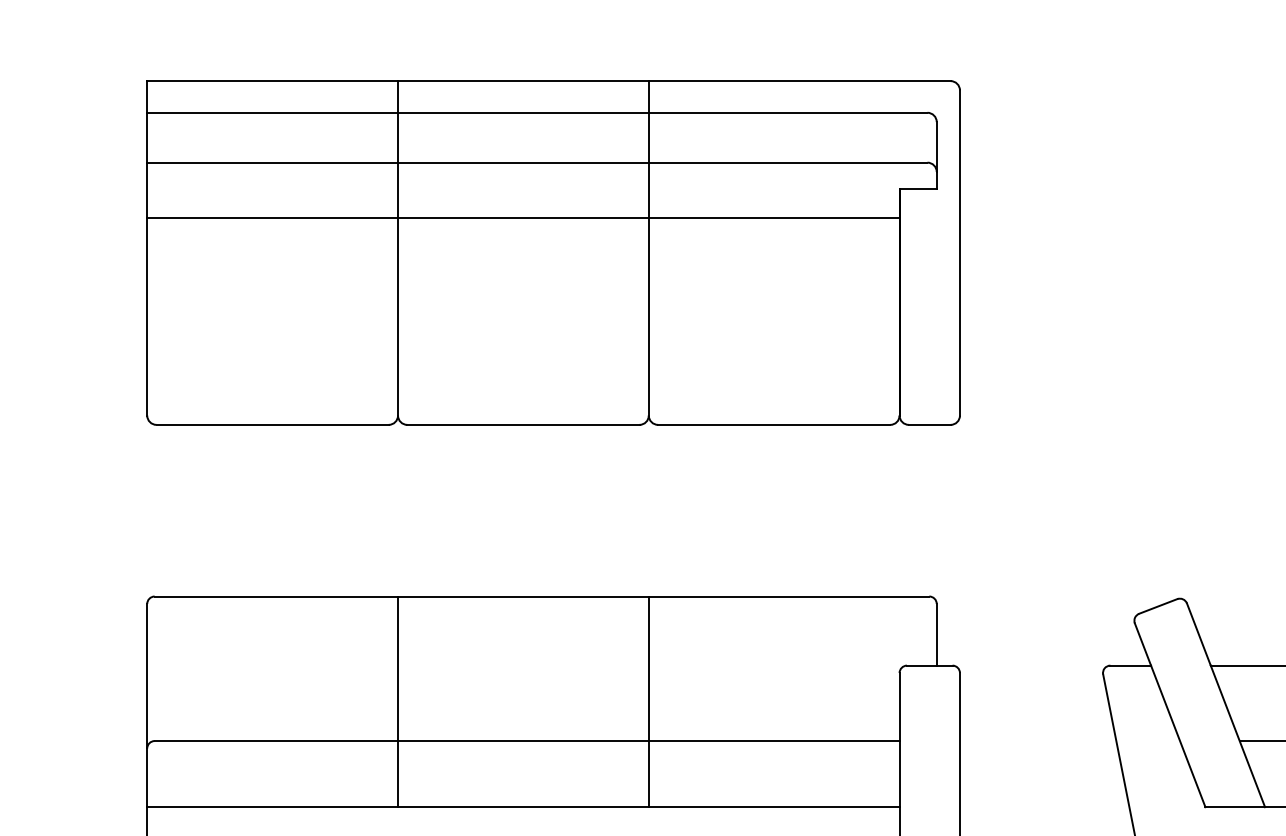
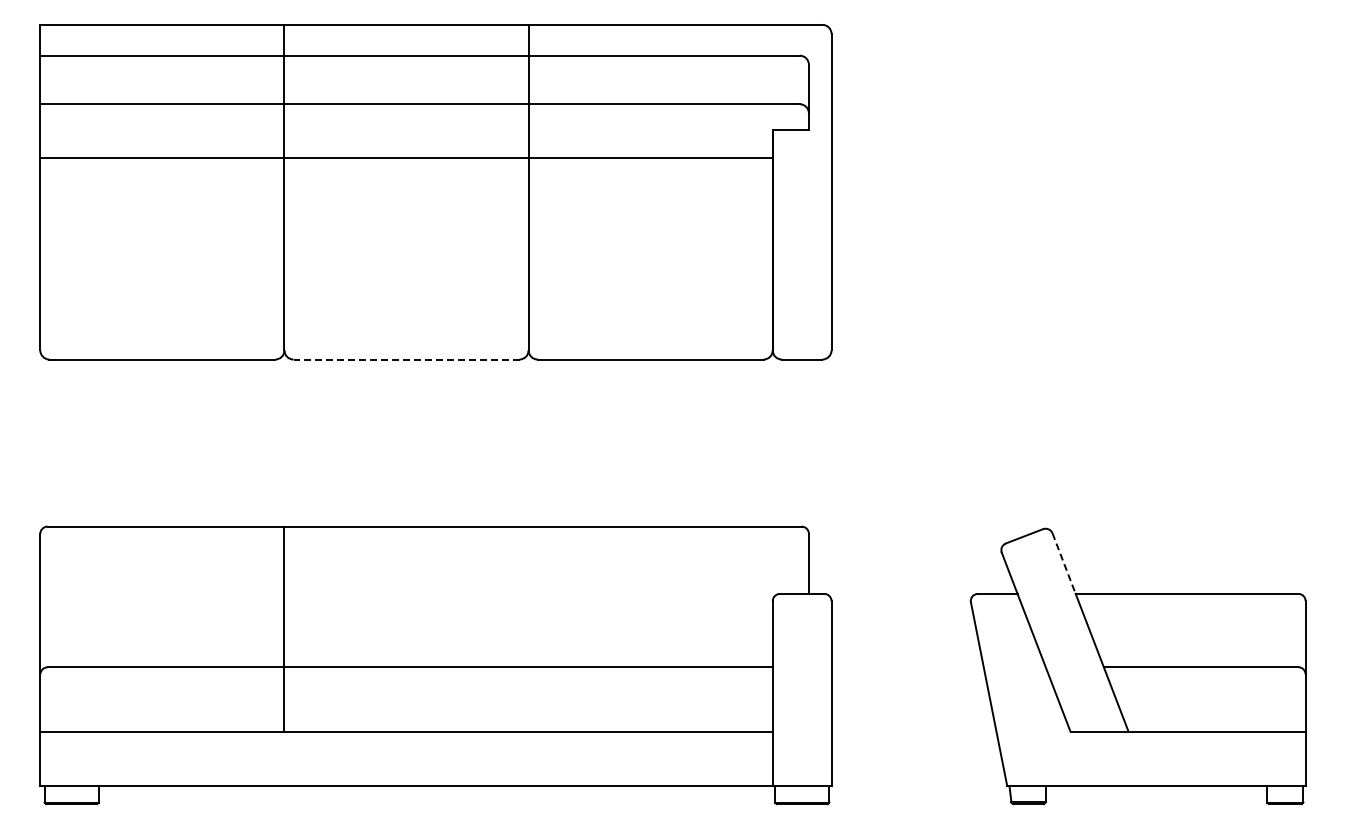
line: (523, 424) -> (406, 359), solid -> dashed
line: (1199, 635) -> (1064, 564), solid -> dashed
line: (648, 701) -> (528, 628), removed

